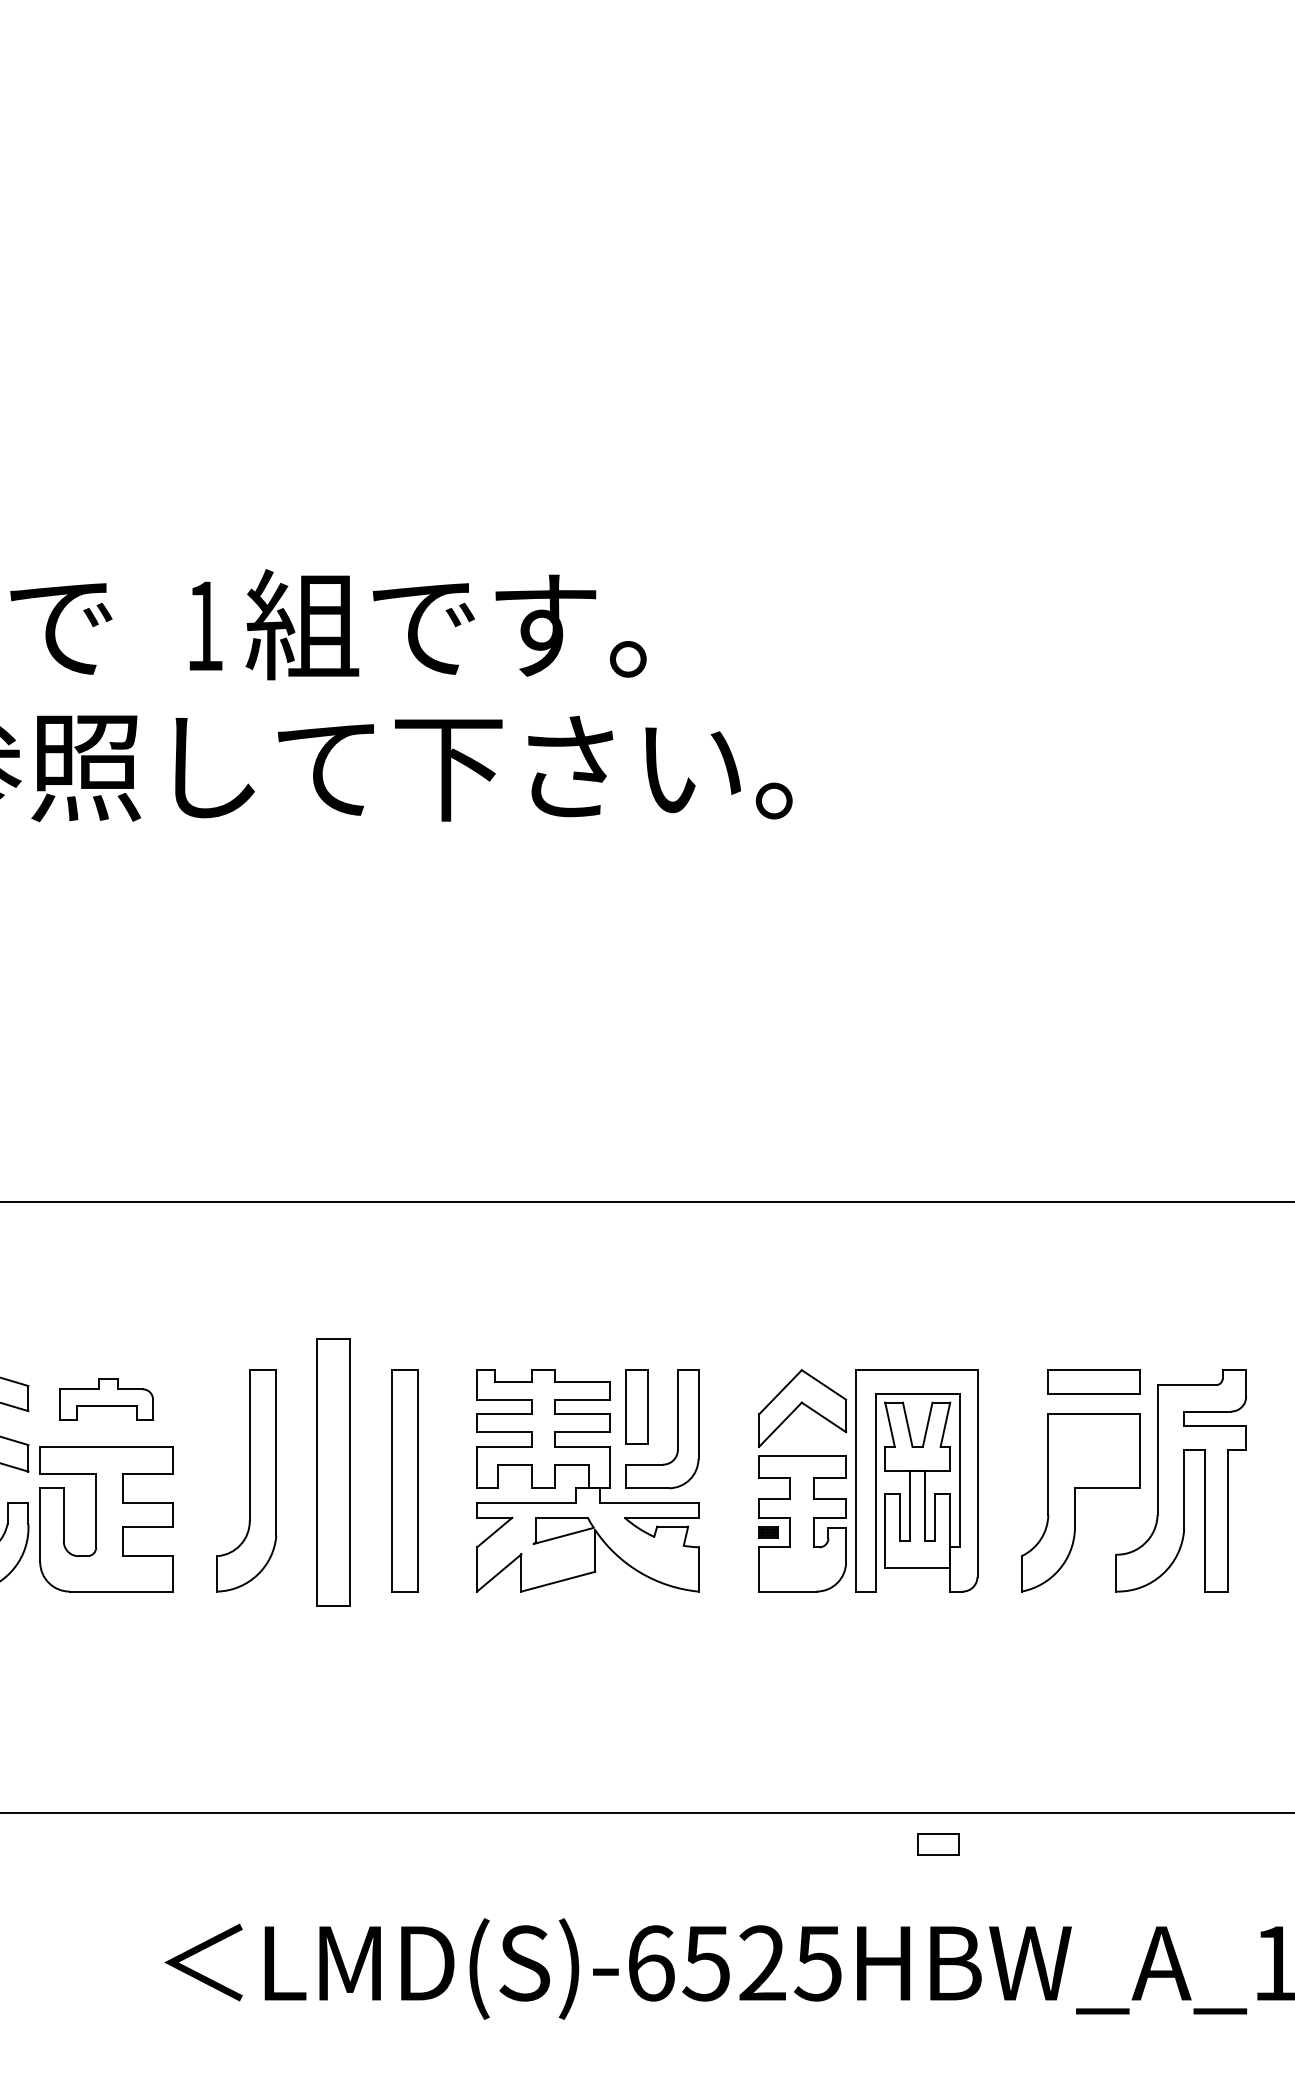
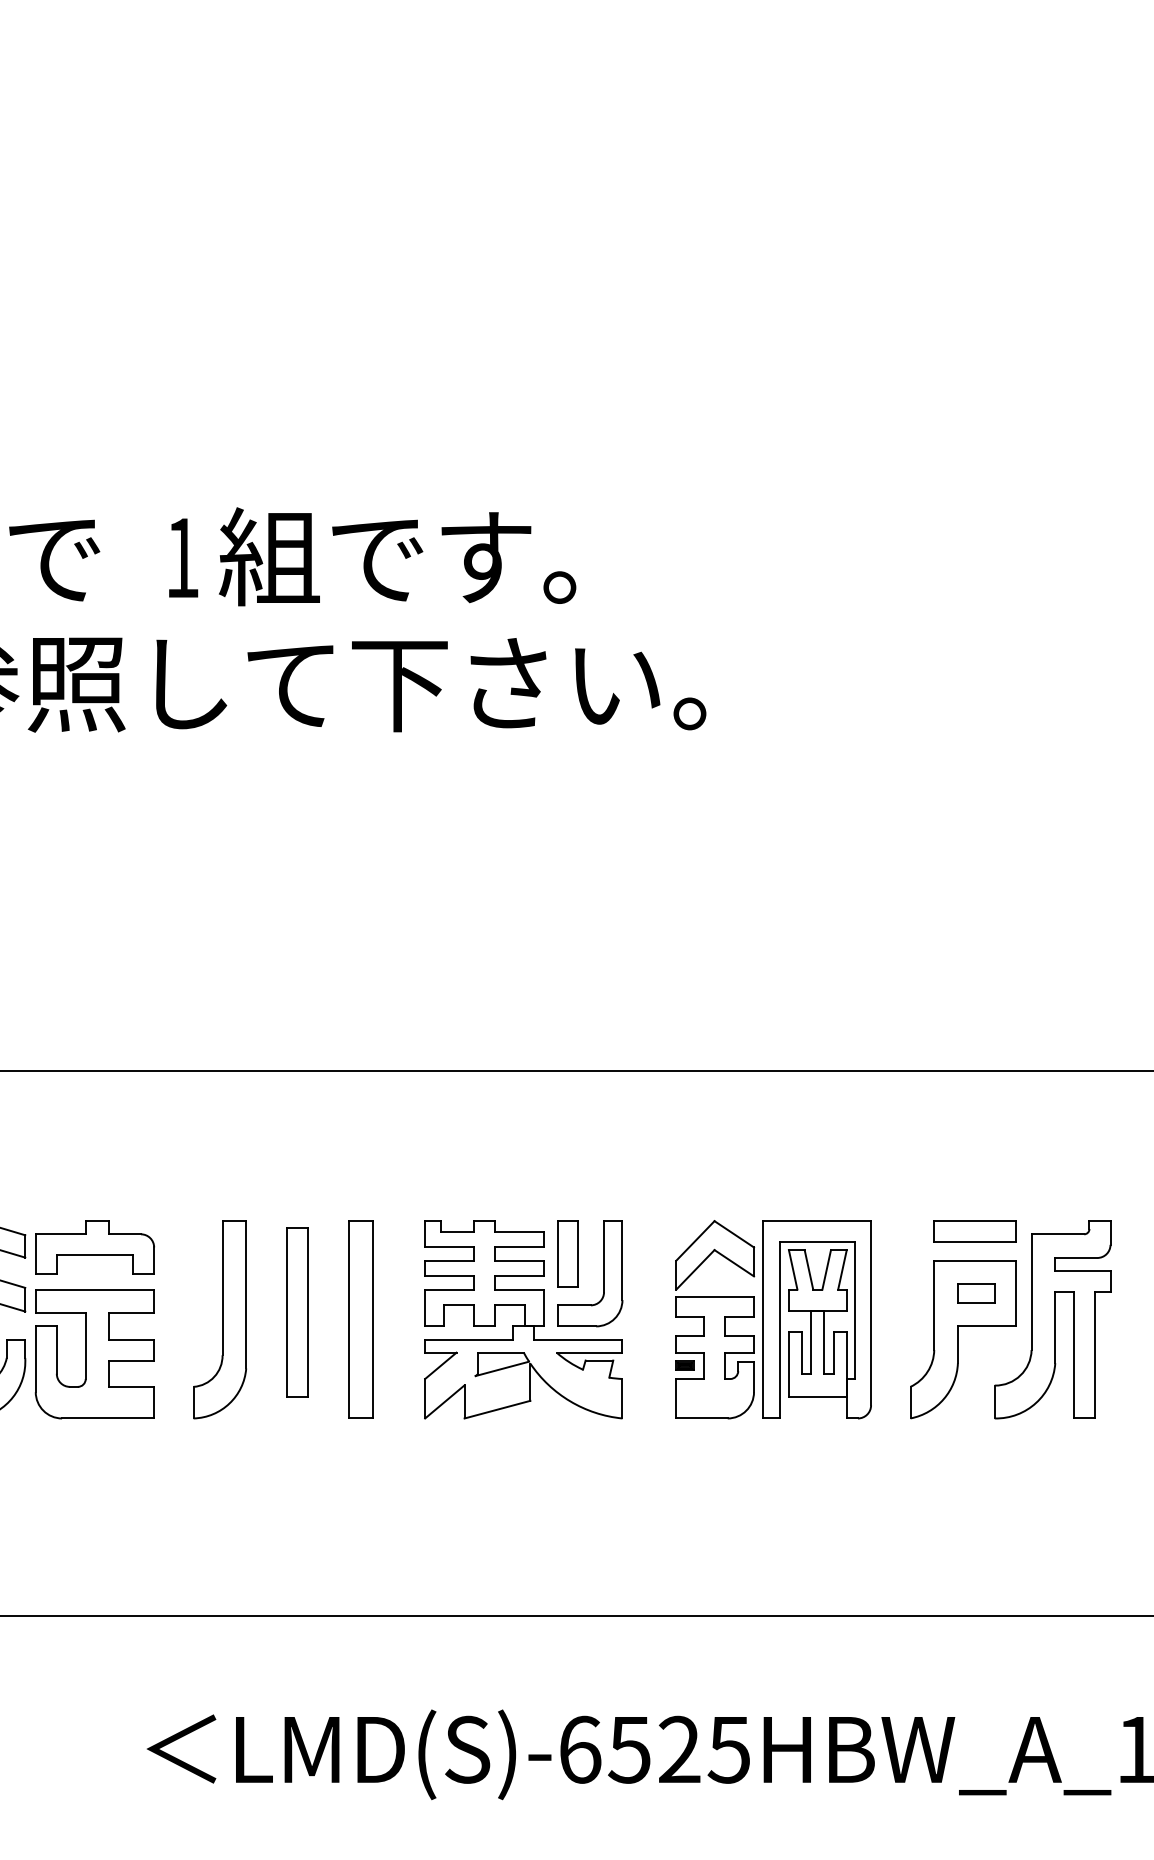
part: (106, 1399) -> (94, 1247), size x1.43
part: (333, 1472) -> (297, 1312), size x0.71
part: (938, 1844) -> (976, 1293), moved

